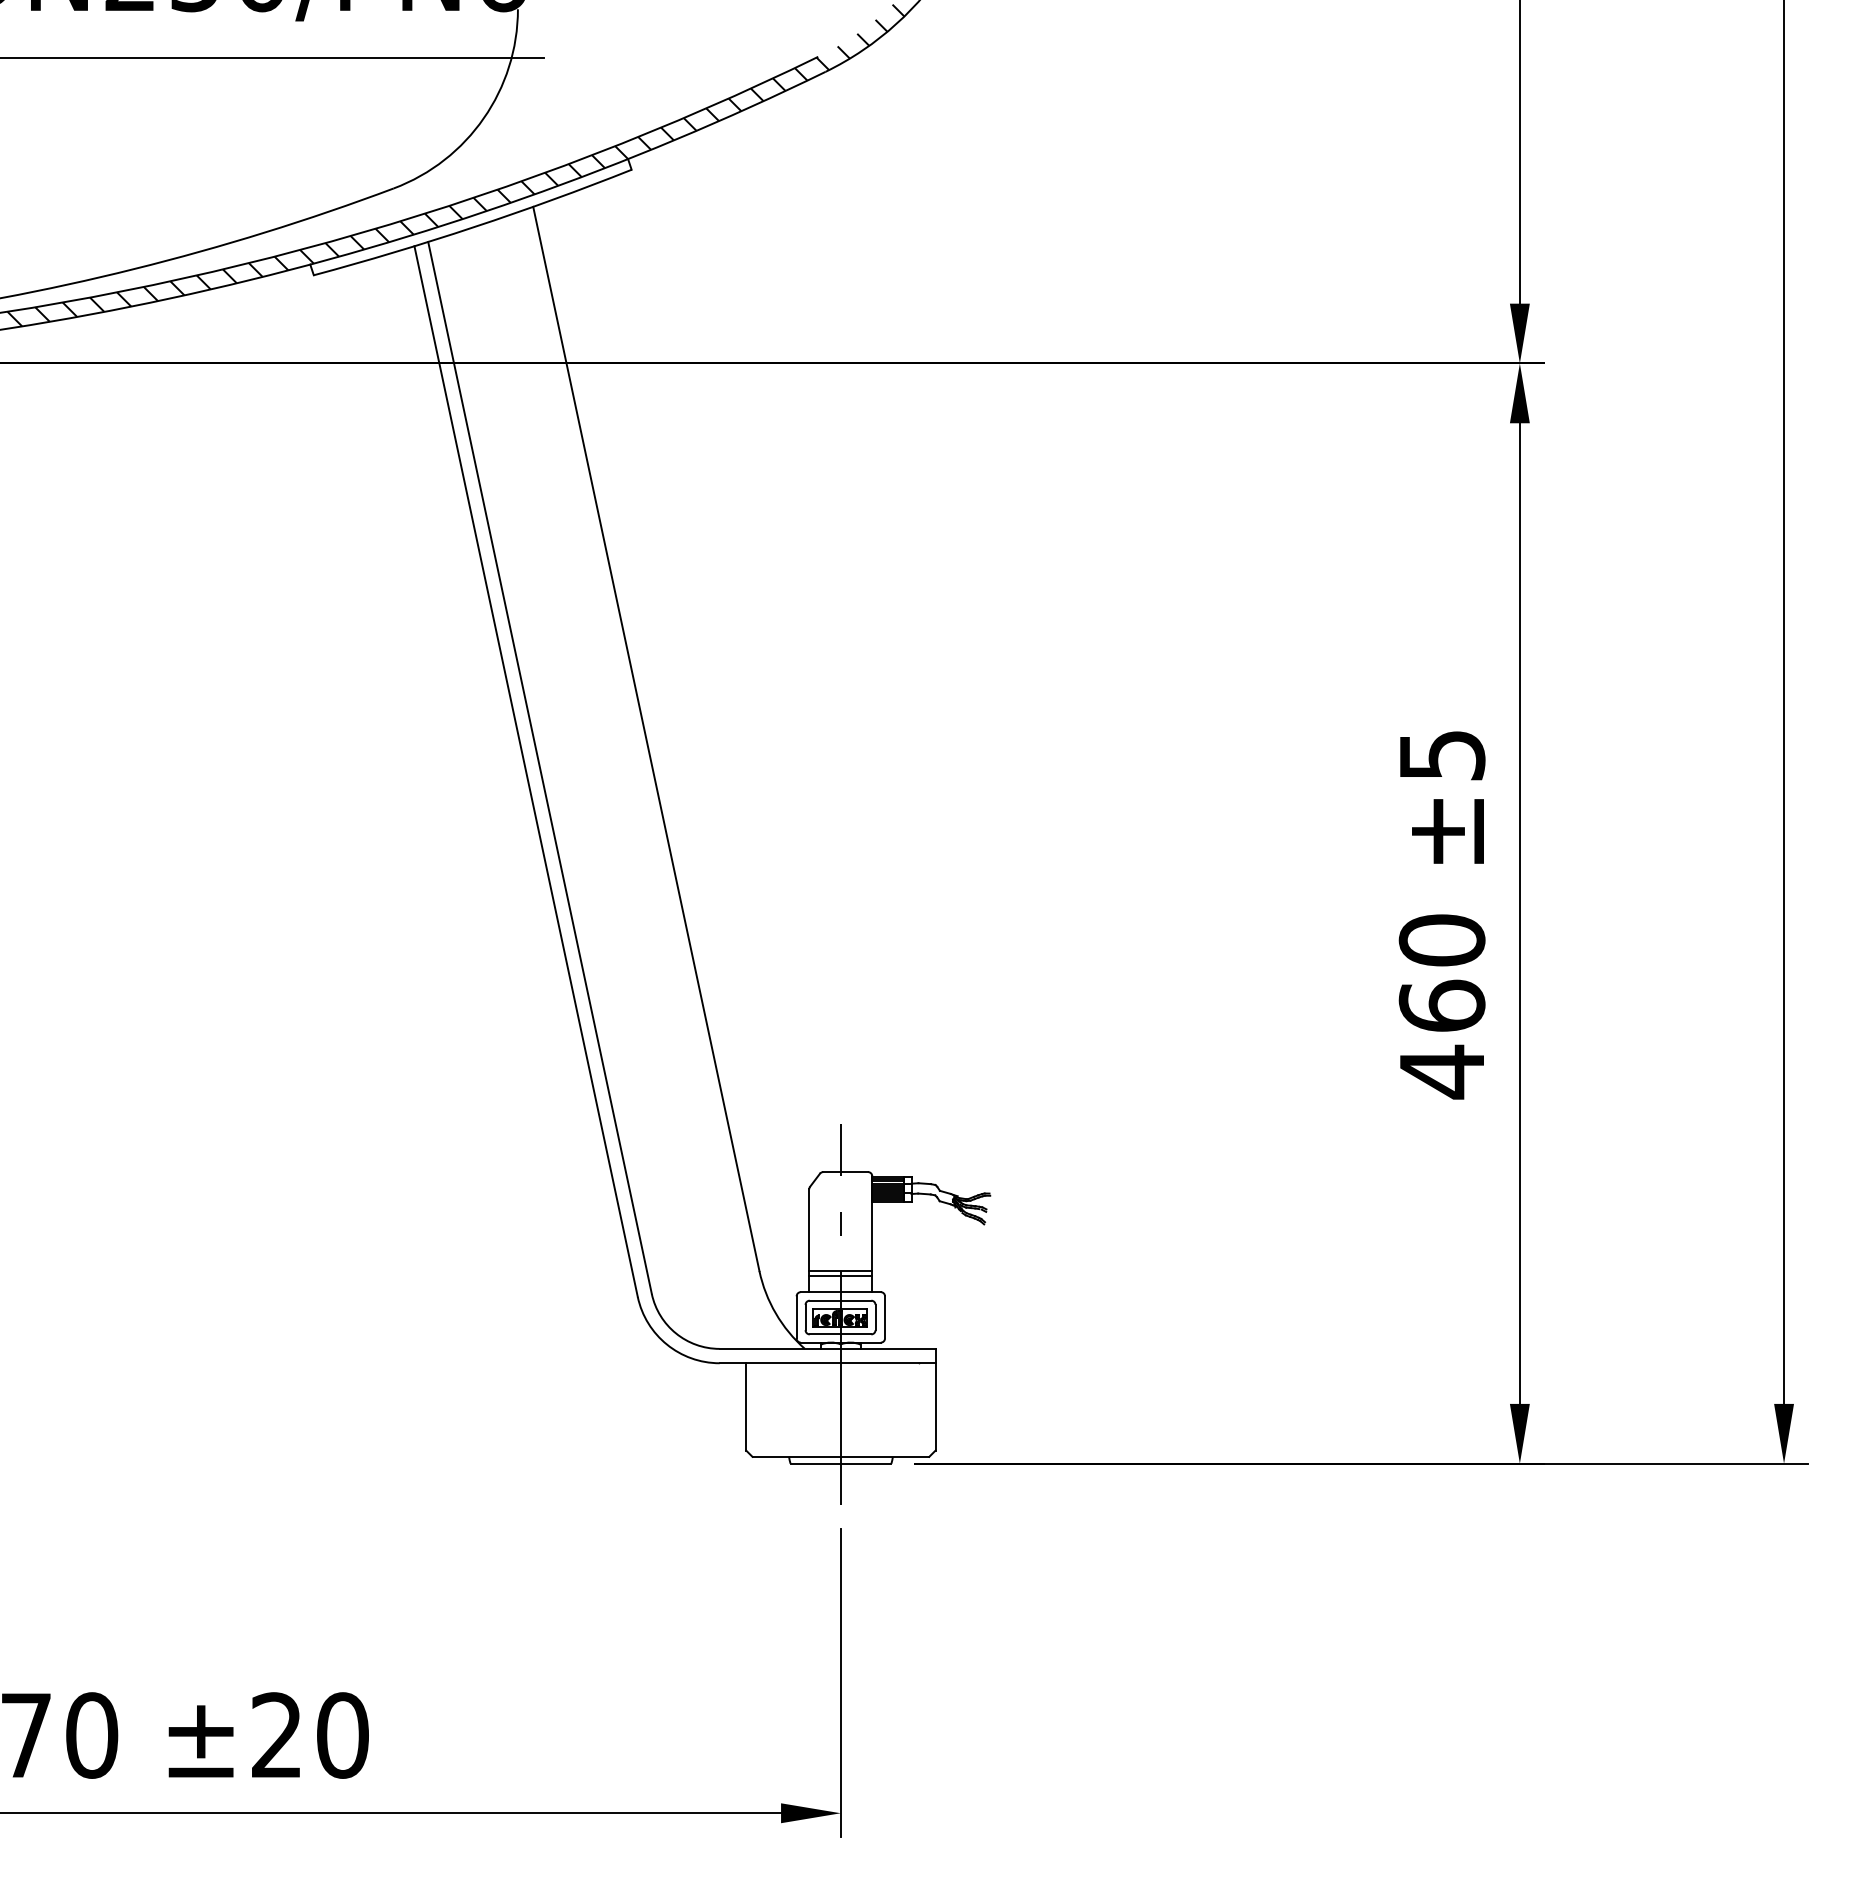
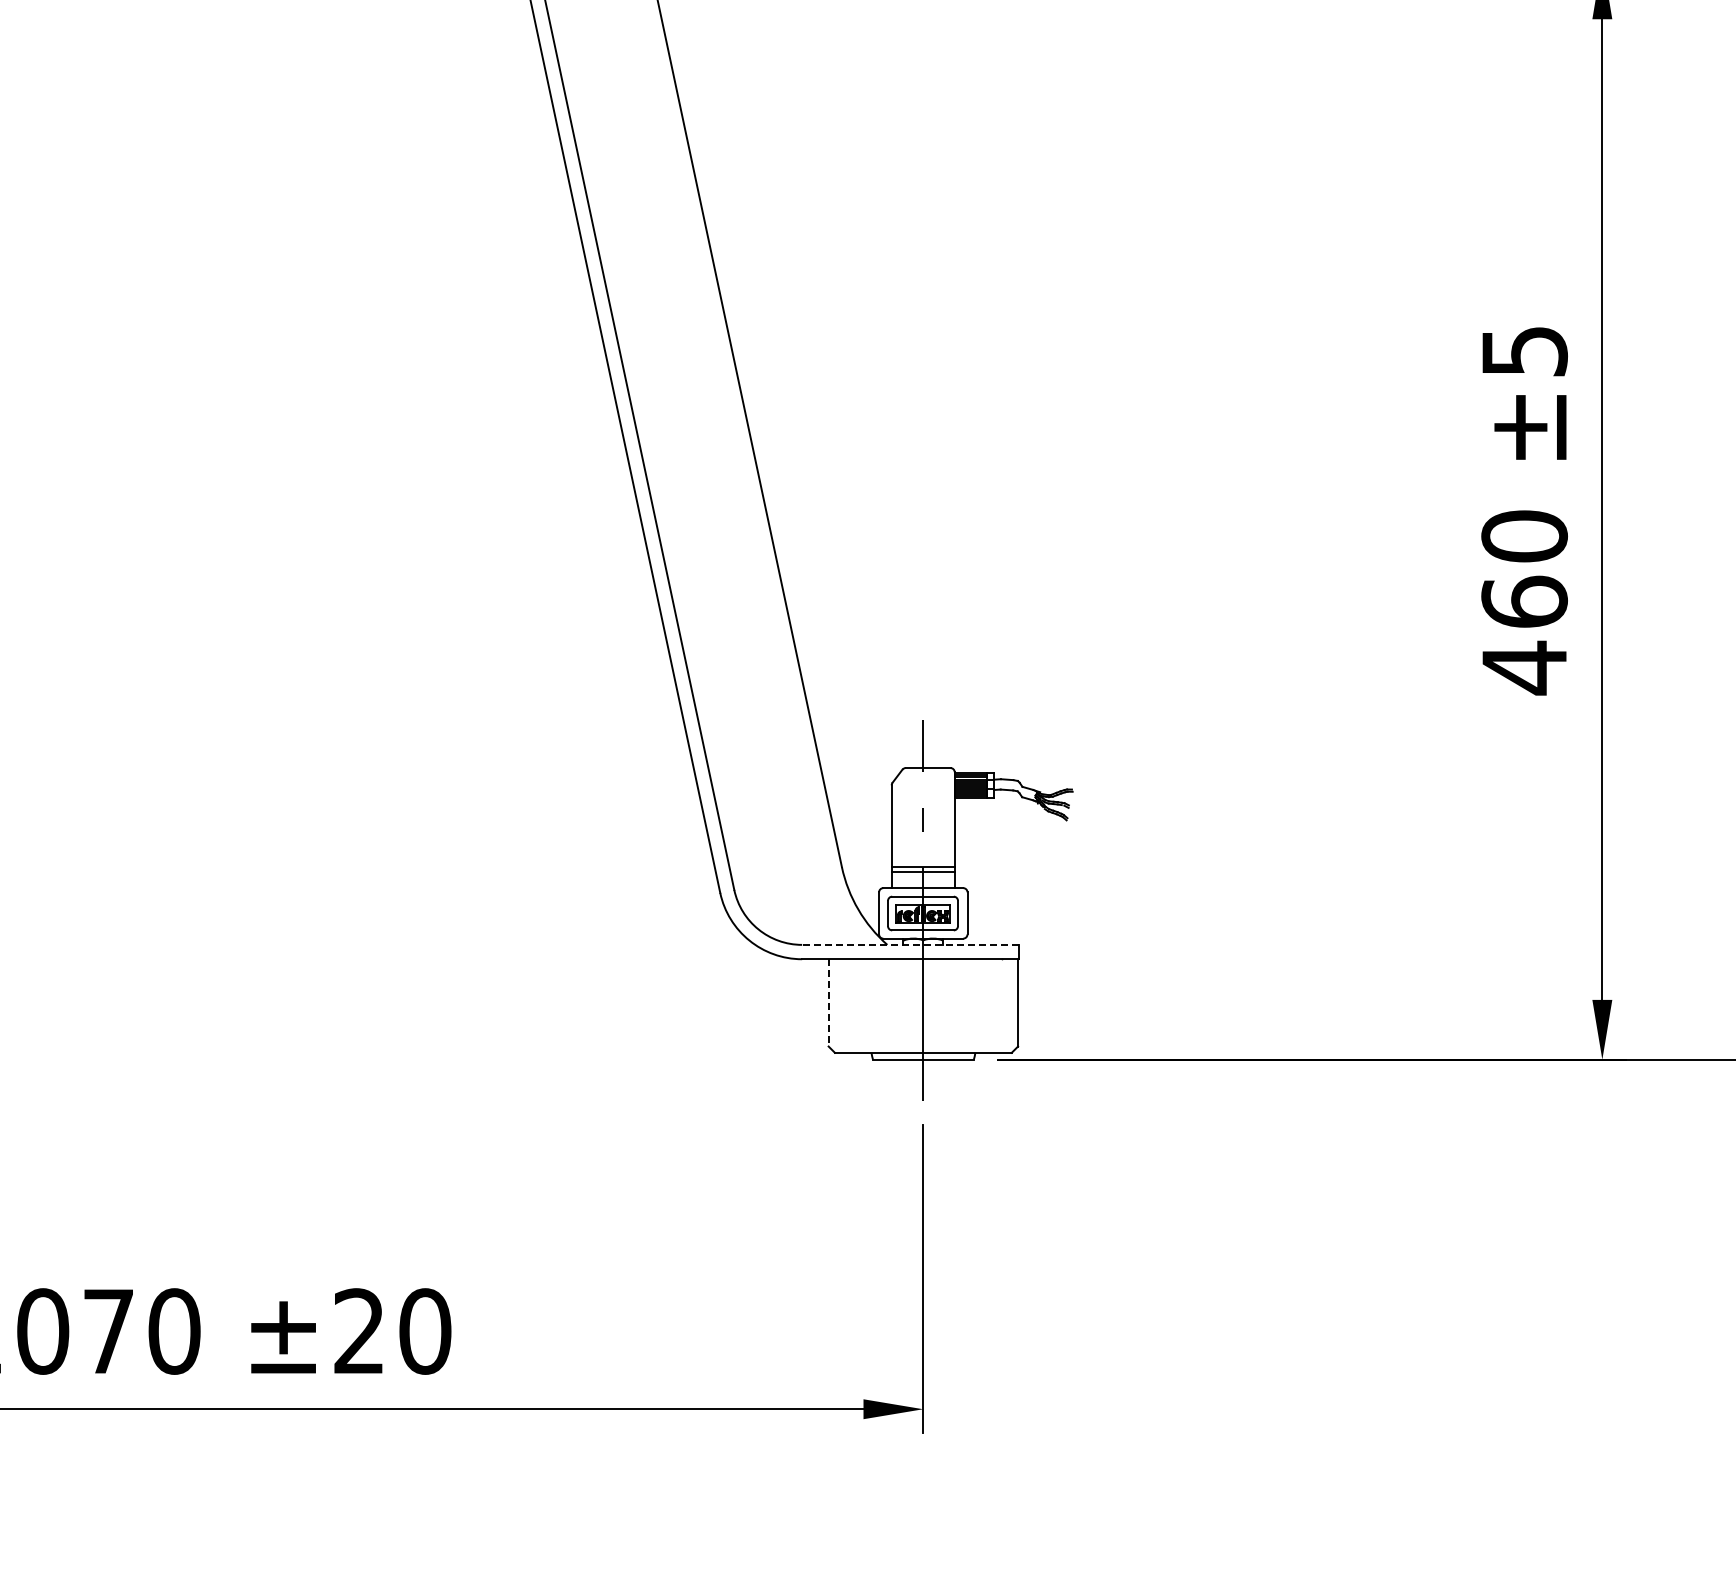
line: (827, 1348) -> (909, 944), solid -> dashed
line: (746, 1406) -> (828, 1002), solid -> dashed

